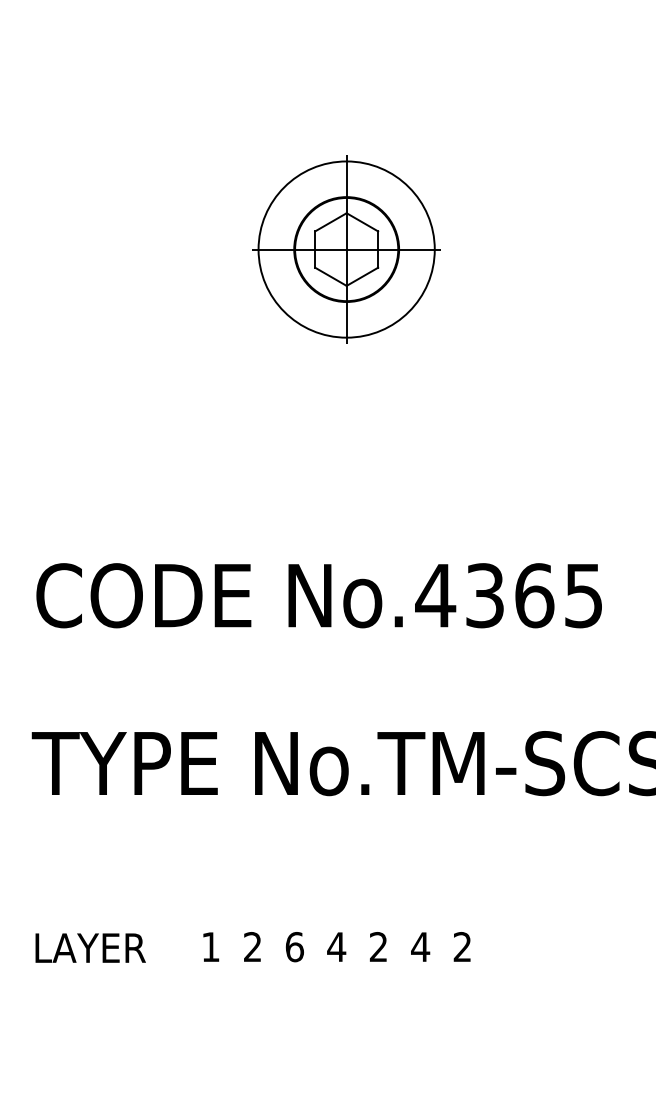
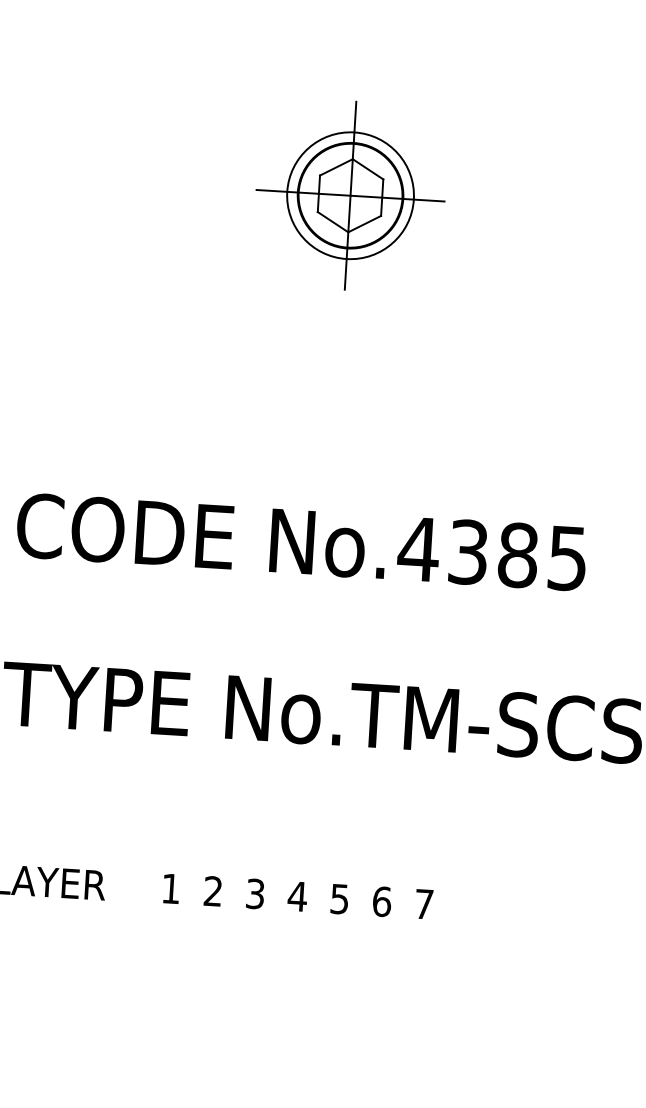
circle: (346, 249) -> (350, 195), size x0.71
text: (534, 595) -> (518, 555), No.4365 -> No.4385
text: (462, 946) -> (424, 903), 2 -> 7
text: (294, 947) -> (255, 894), 6 -> 3
text: (378, 947) -> (339, 899), 2 -> 5
text: (420, 947) -> (381, 902), 4 -> 6

